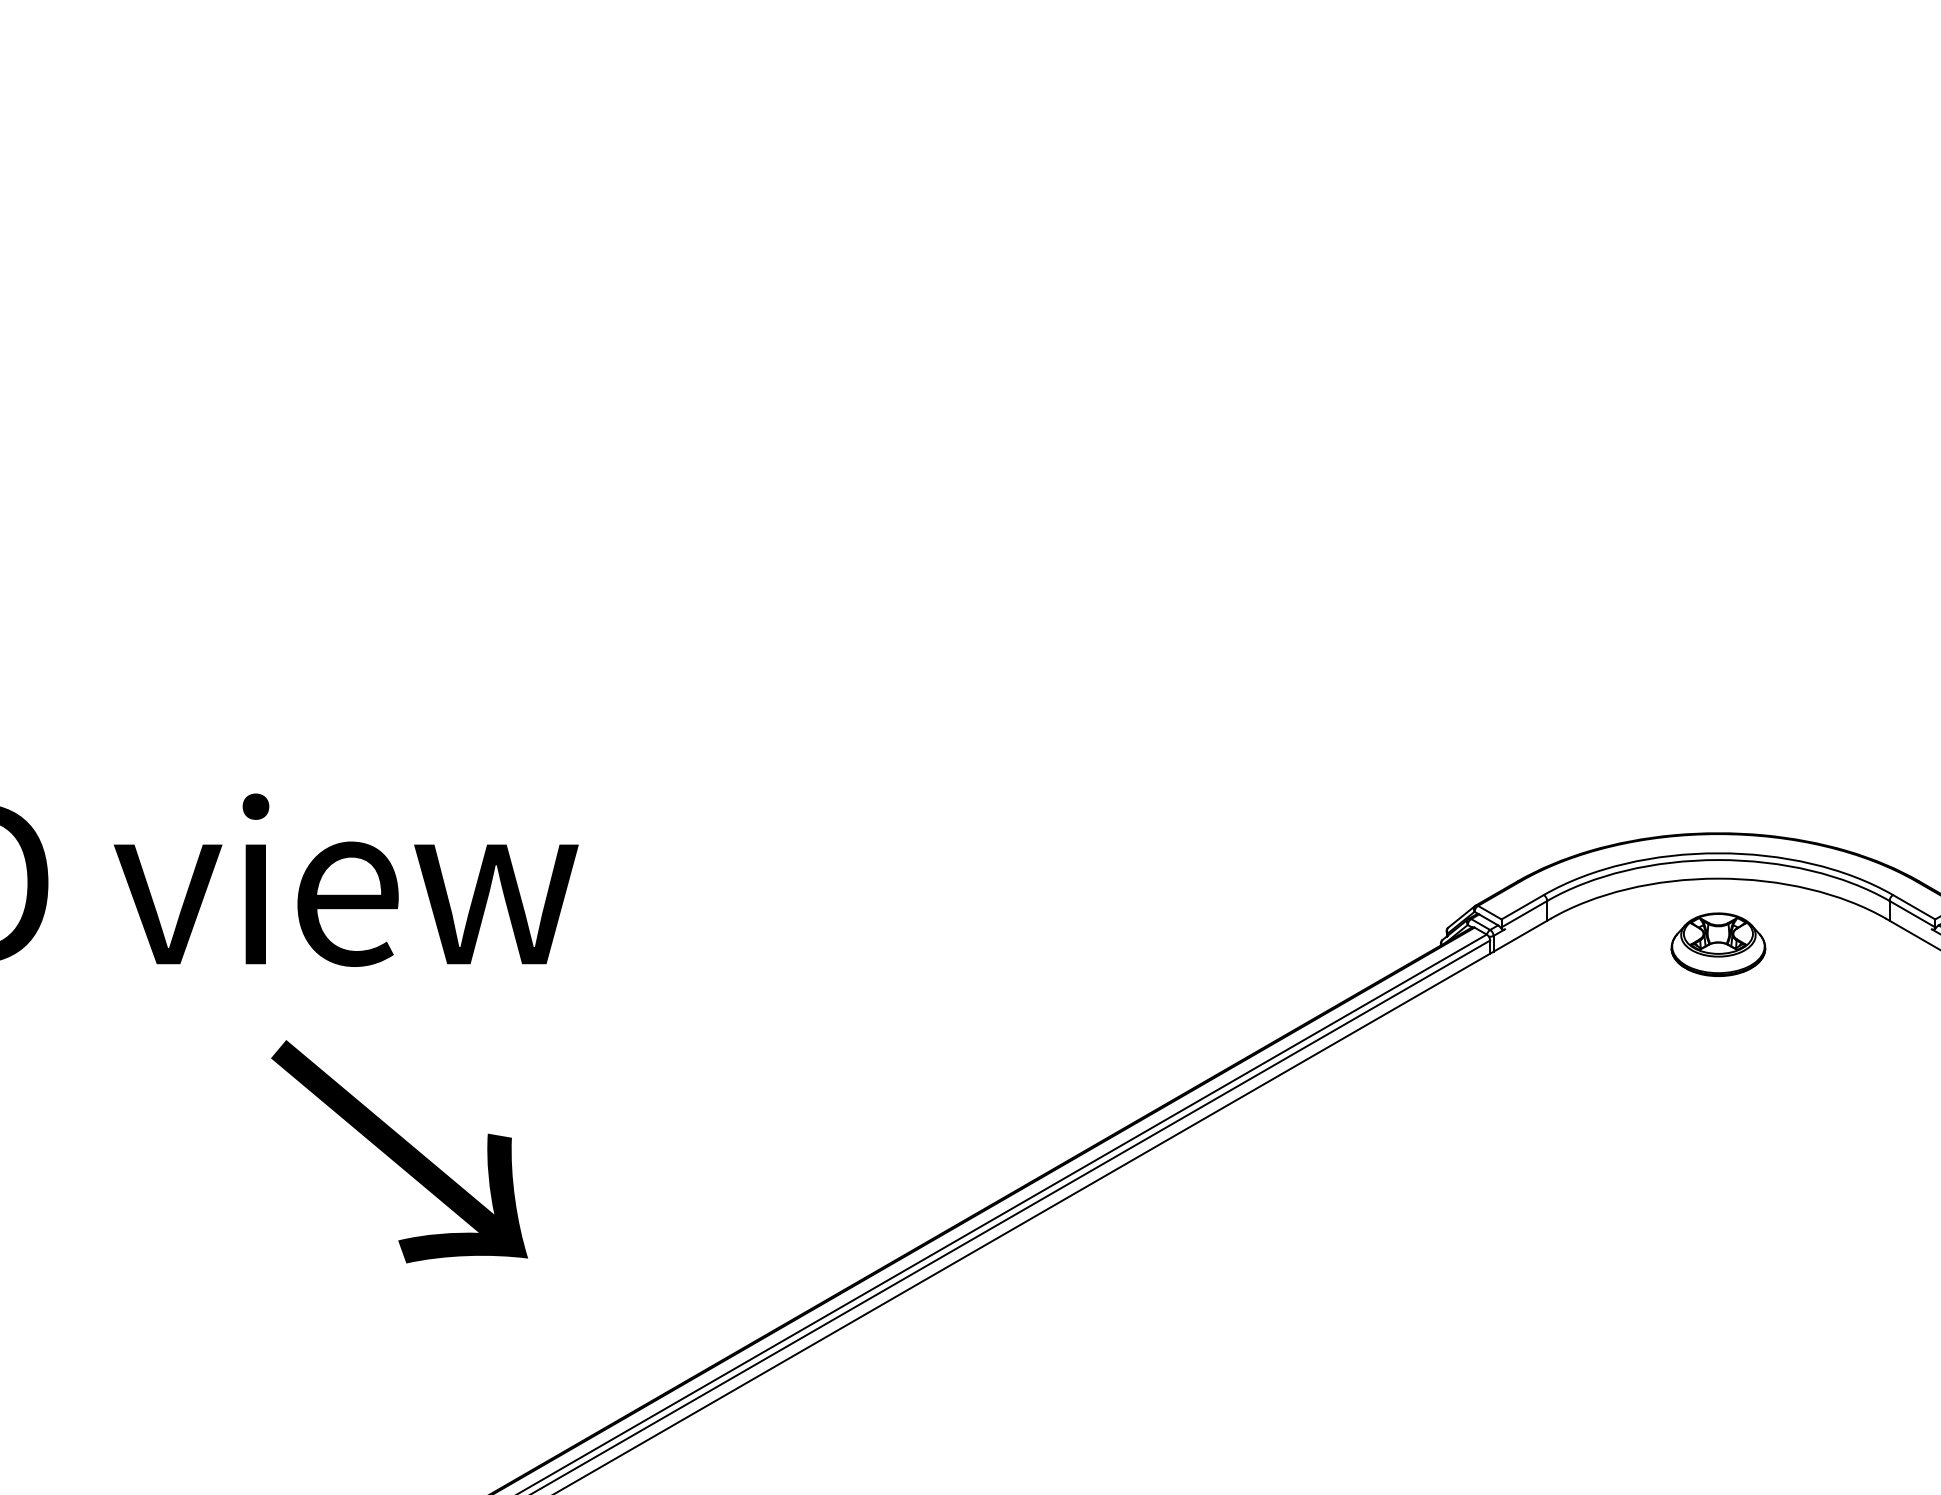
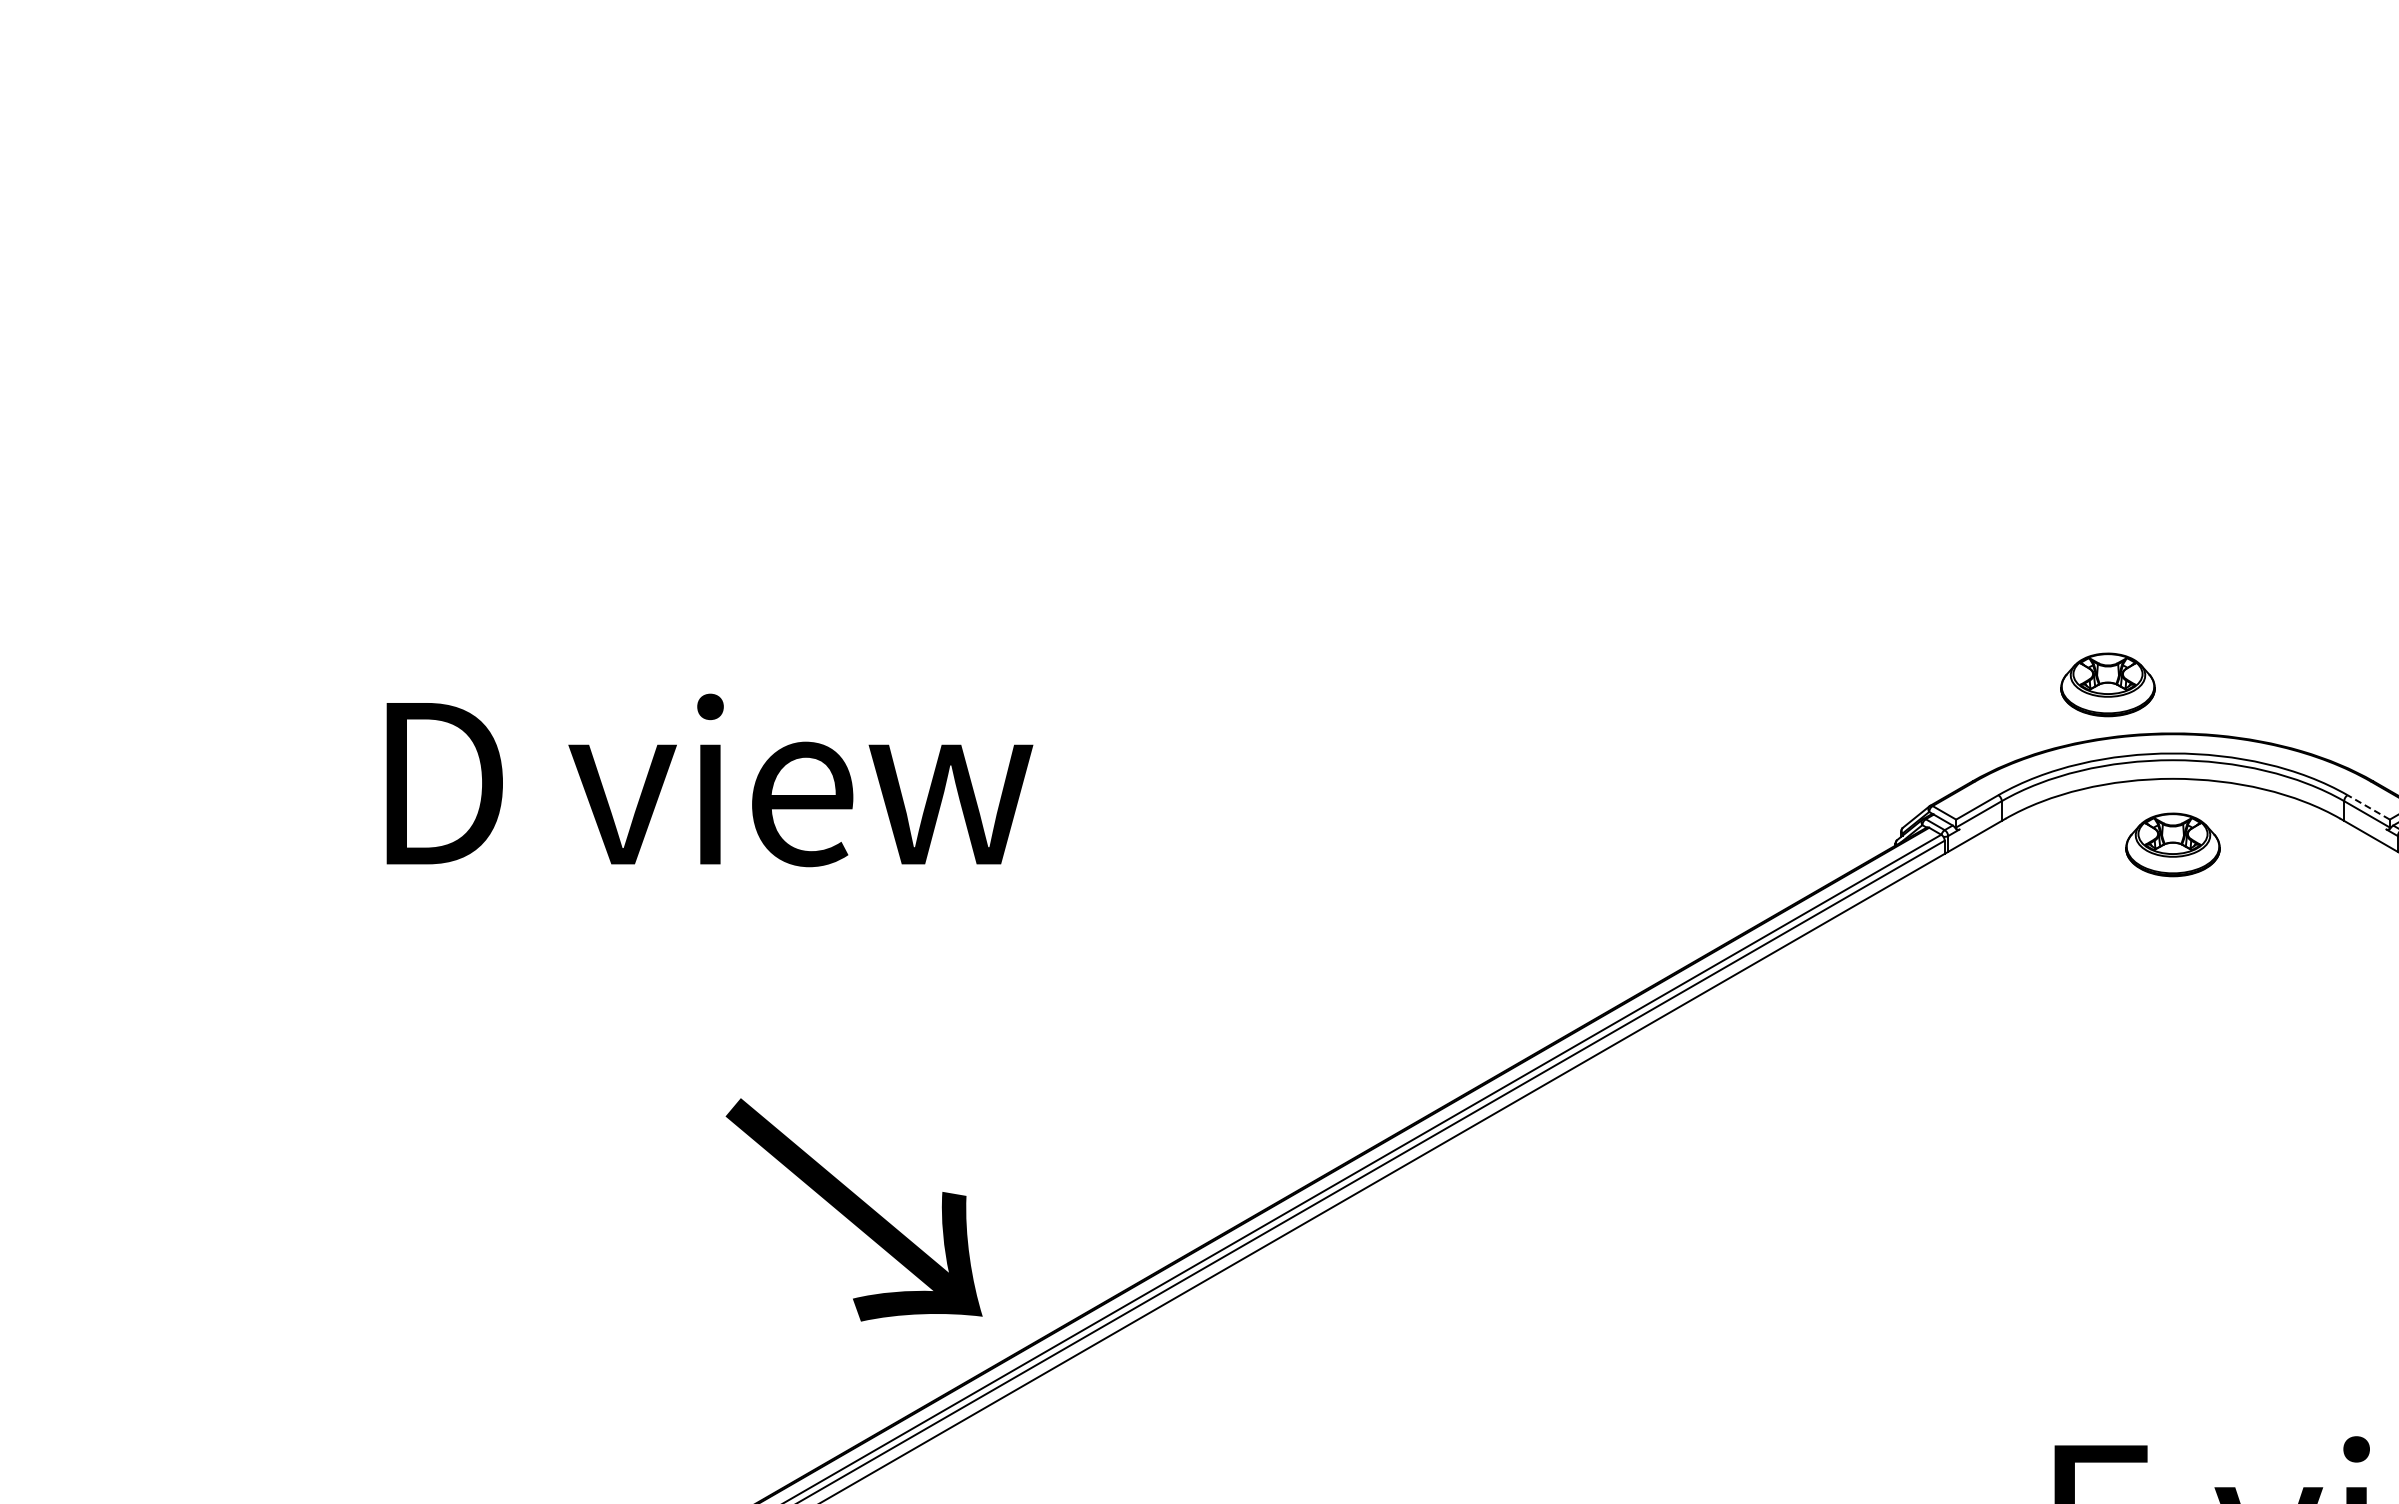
part: (1652, 784) -> (2107, 684), added
line: (1913, 907) -> (2368, 807), solid -> dashed
text: (398, 1151) -> (853, 1209), moved

